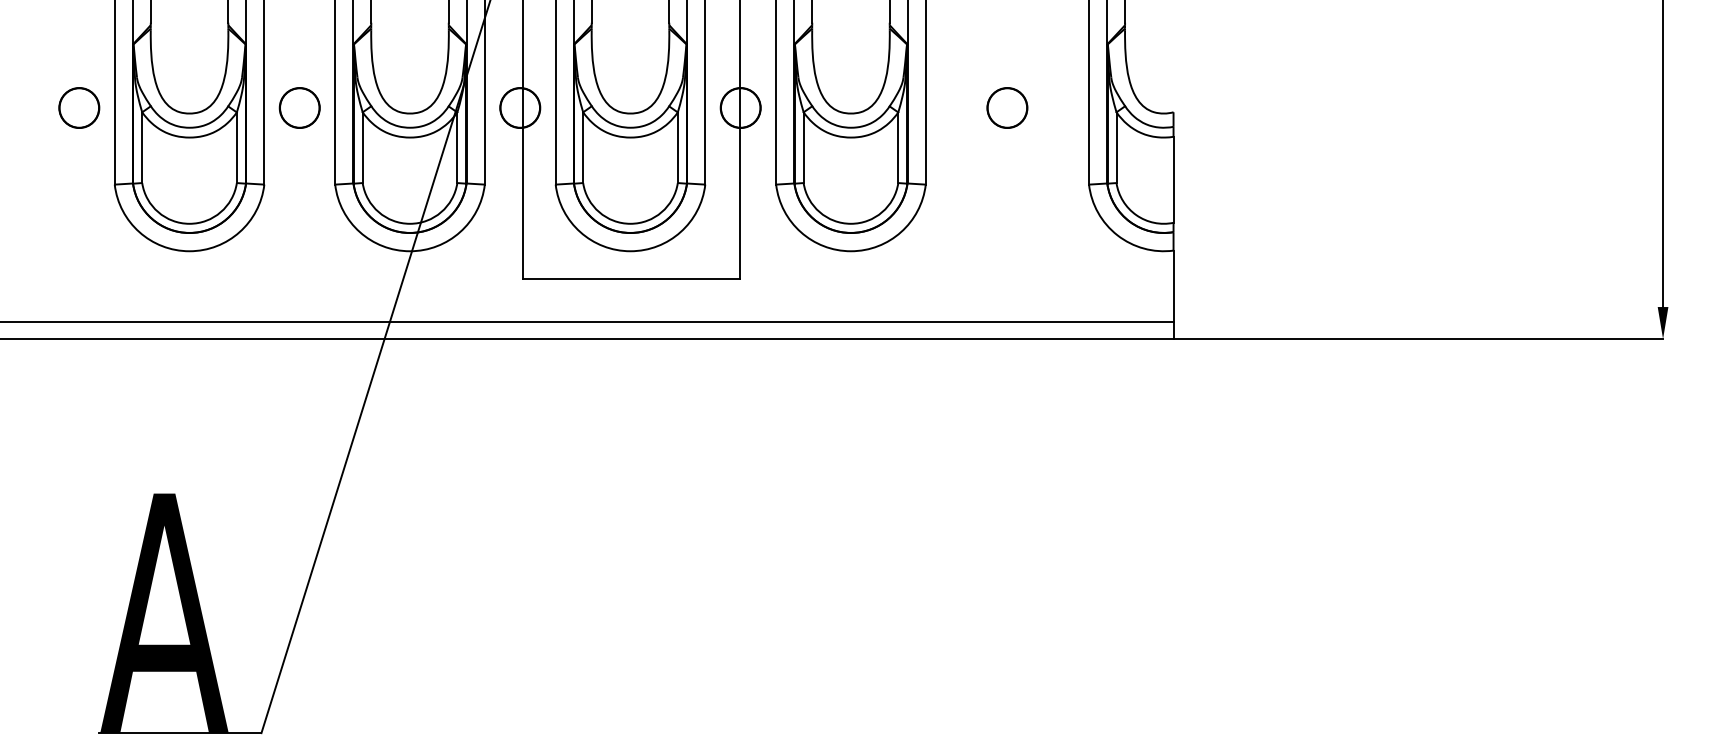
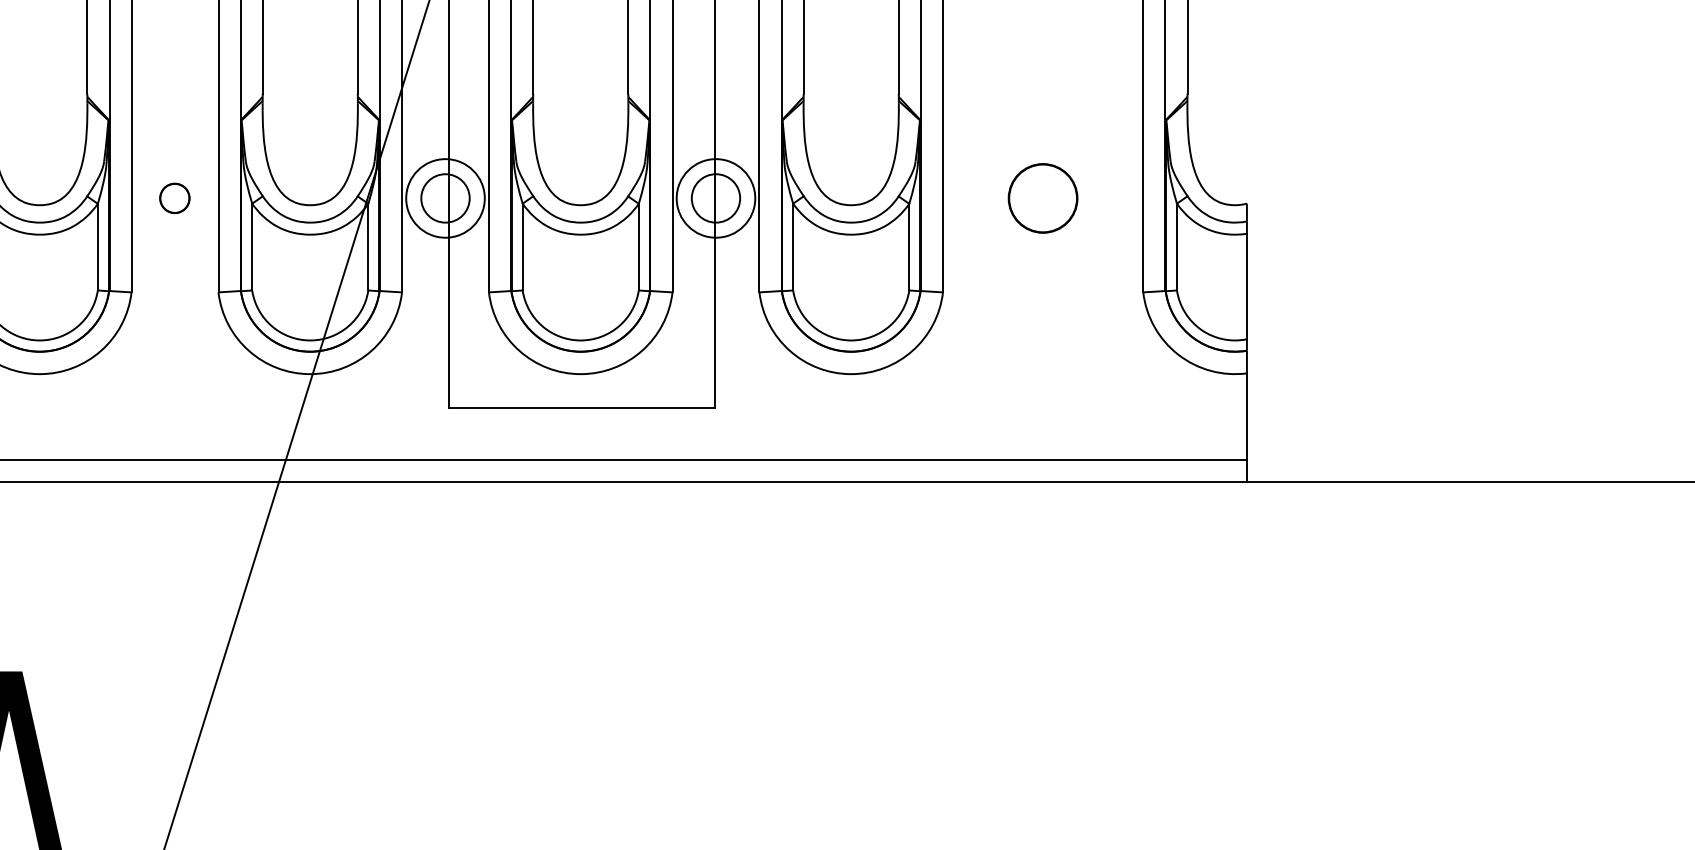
circle: (299, 107) -> (174, 197), size x0.6
circle: (1007, 107) -> (1043, 197), size x1.4
circle: (520, 108) -> (445, 199), size x1.6
circle: (740, 108) -> (715, 199), size x1.6

